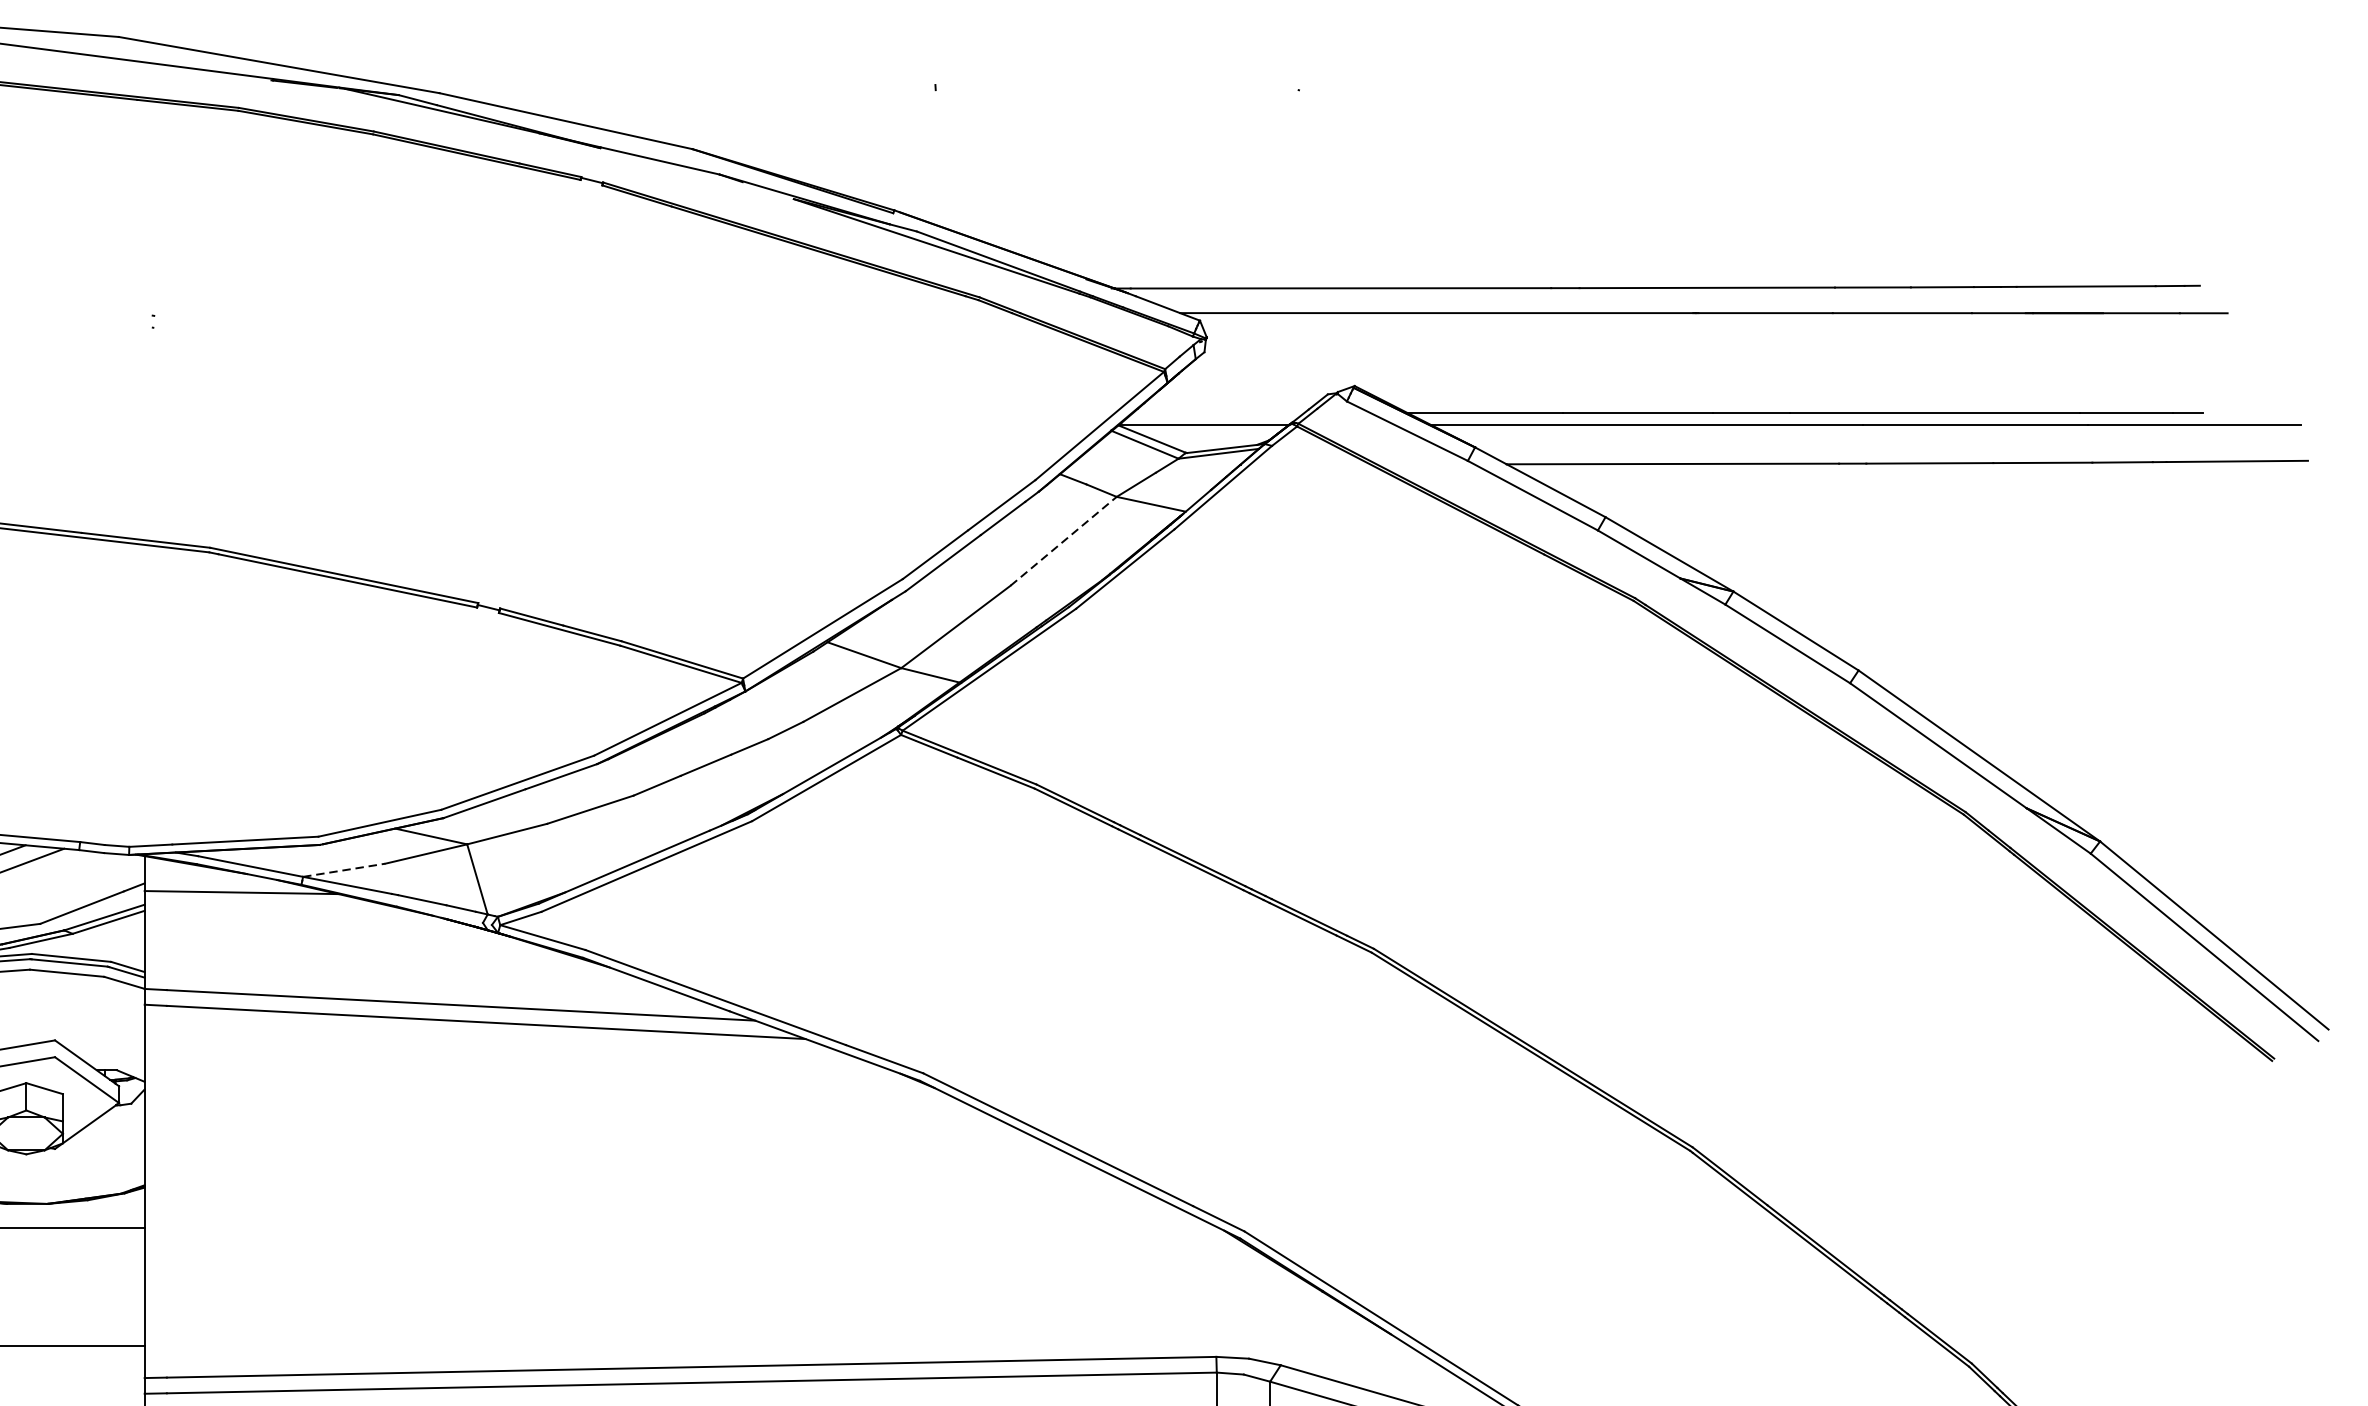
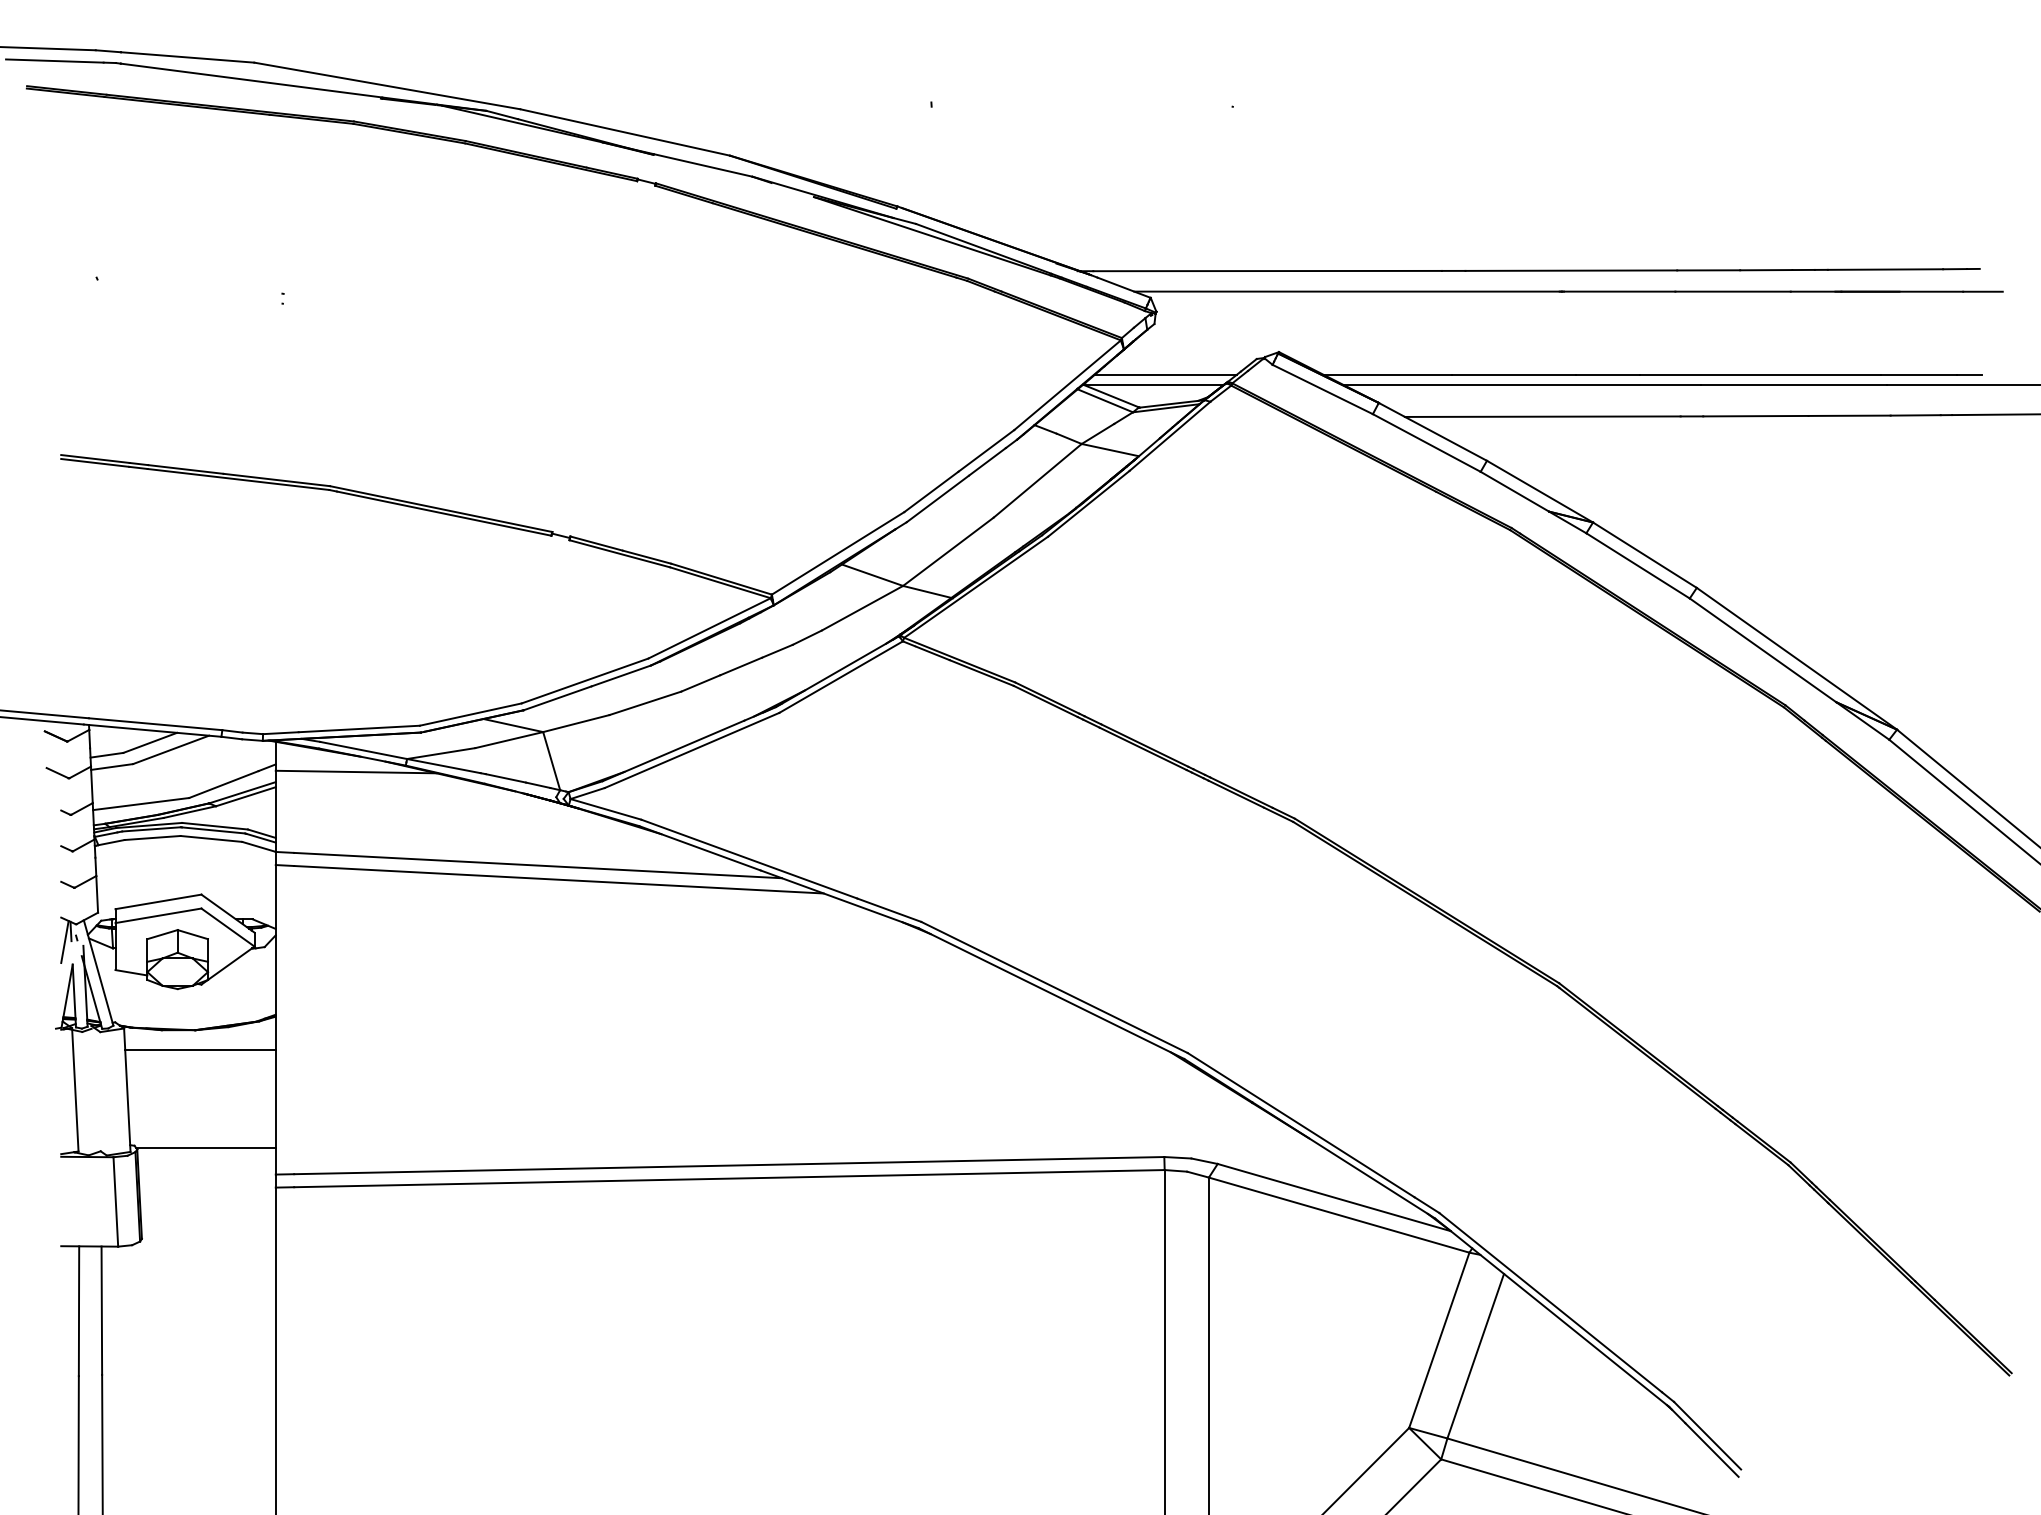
line: (1217, 413) -> (1165, 374), added
line: (1064, 540) -> (1038, 480), dashed -> solid
line: (344, 870) -> (441, 753), dashed -> solid

